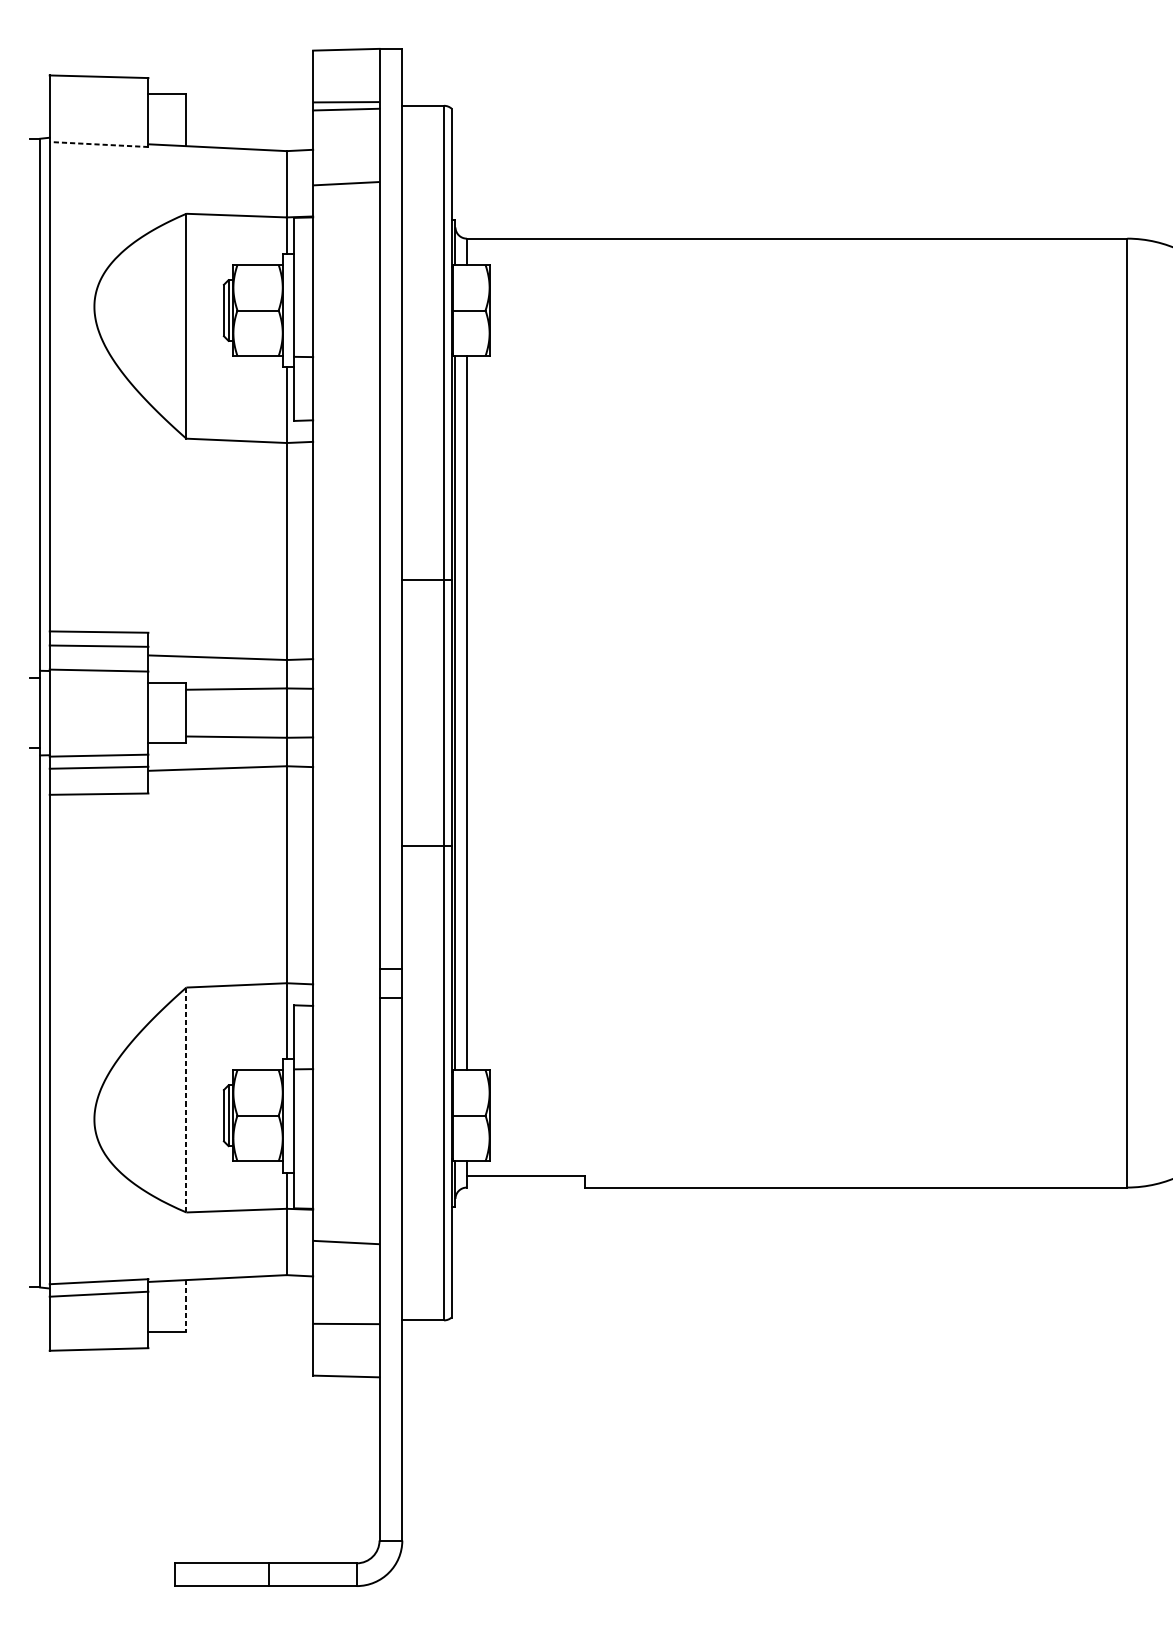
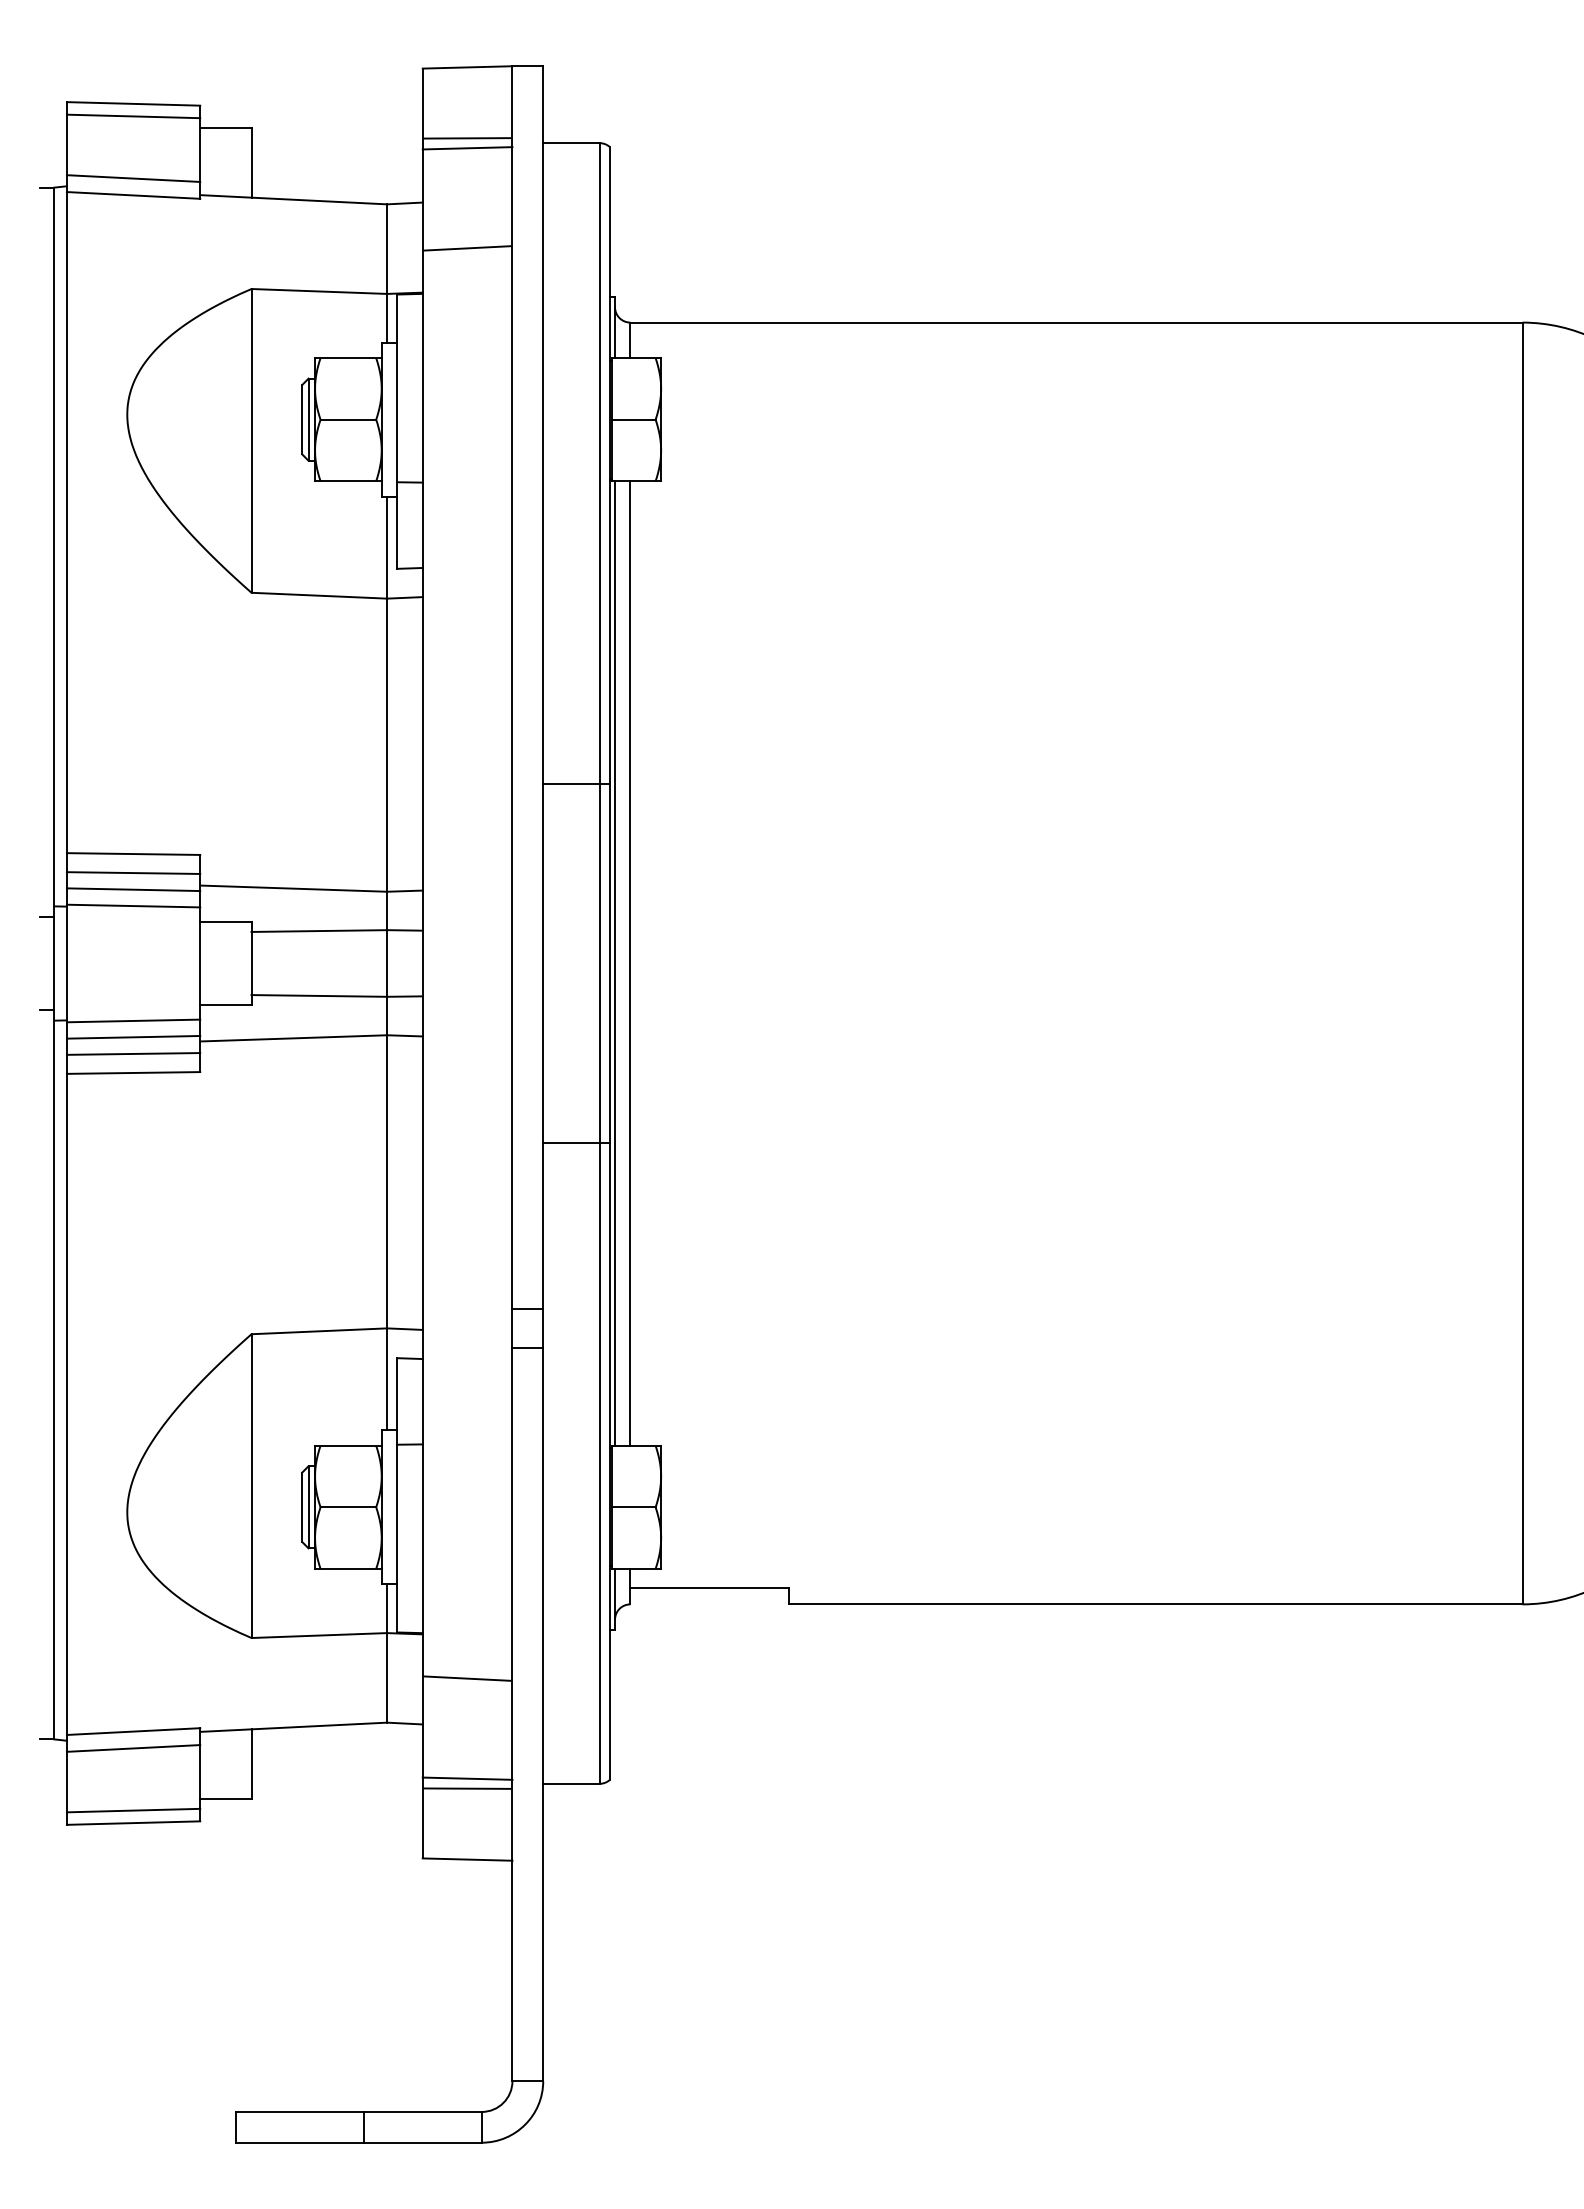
line: (99, 86) -> (133, 116), added
line: (99, 131) -> (133, 178), added
line: (99, 144) -> (133, 195), dashed -> solid
line: (99, 658) -> (133, 889), added
line: (99, 779) -> (133, 1053), added
line: (186, 1100) -> (251, 1486), dashed -> solid
line: (186, 1306) -> (251, 1764), dashed -> solid
line: (346, 1316) -> (467, 1778), added
line: (99, 1340) -> (133, 1810), added

